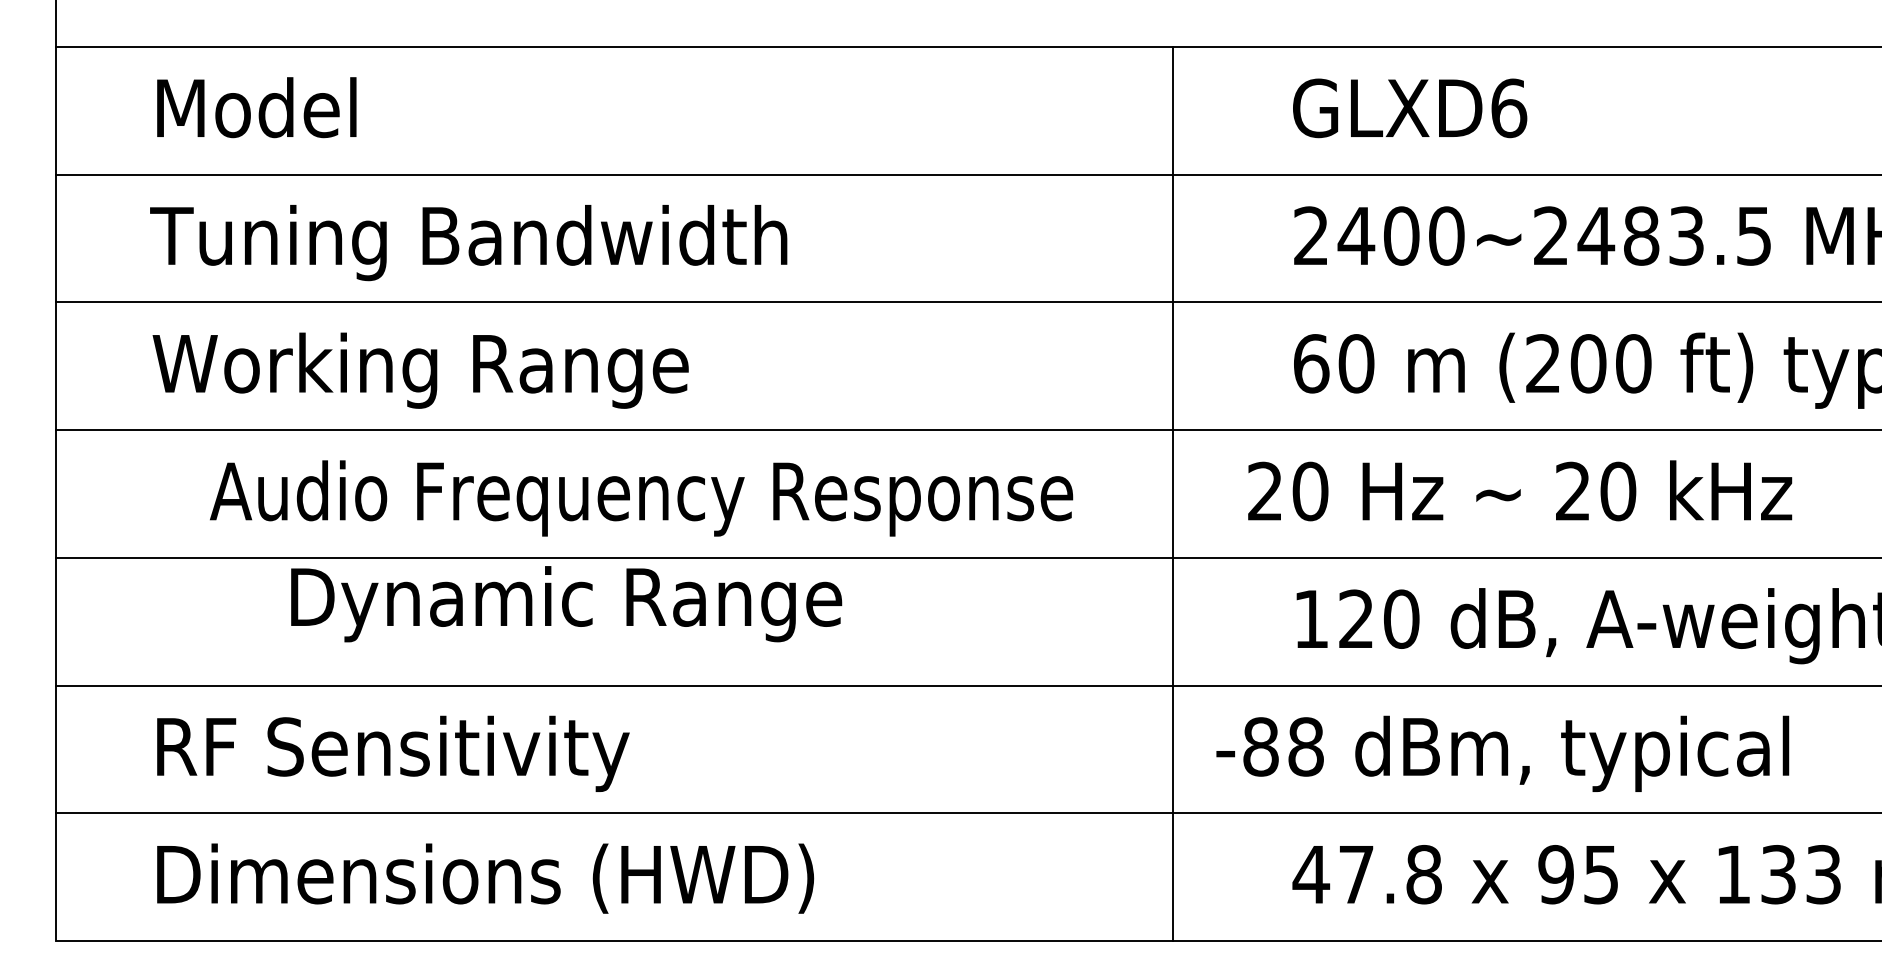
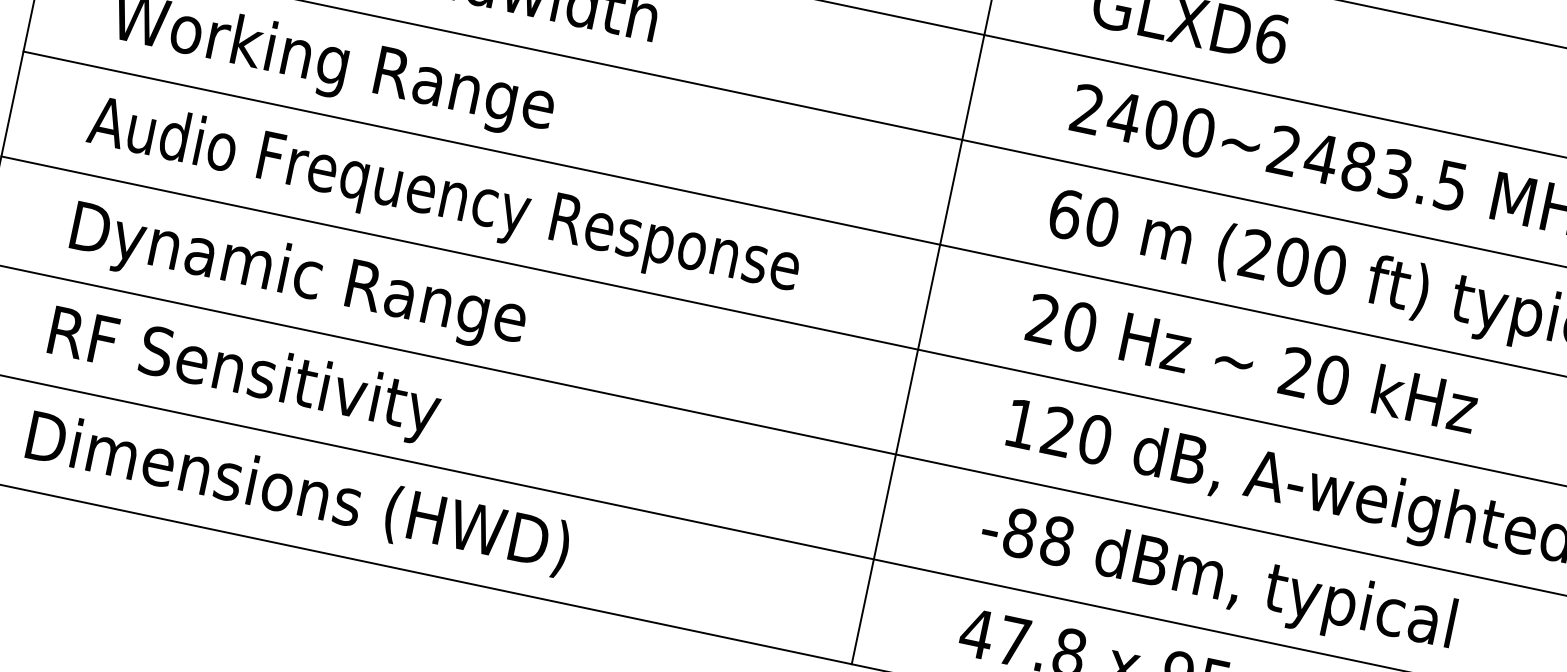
text: (1520, 490) -> (1252, 362), moved
text: (641, 498) -> (443, 198), moved
text: (566, 604) -> (298, 277), moved
text: (1502, 753) -> (1217, 580), moved

